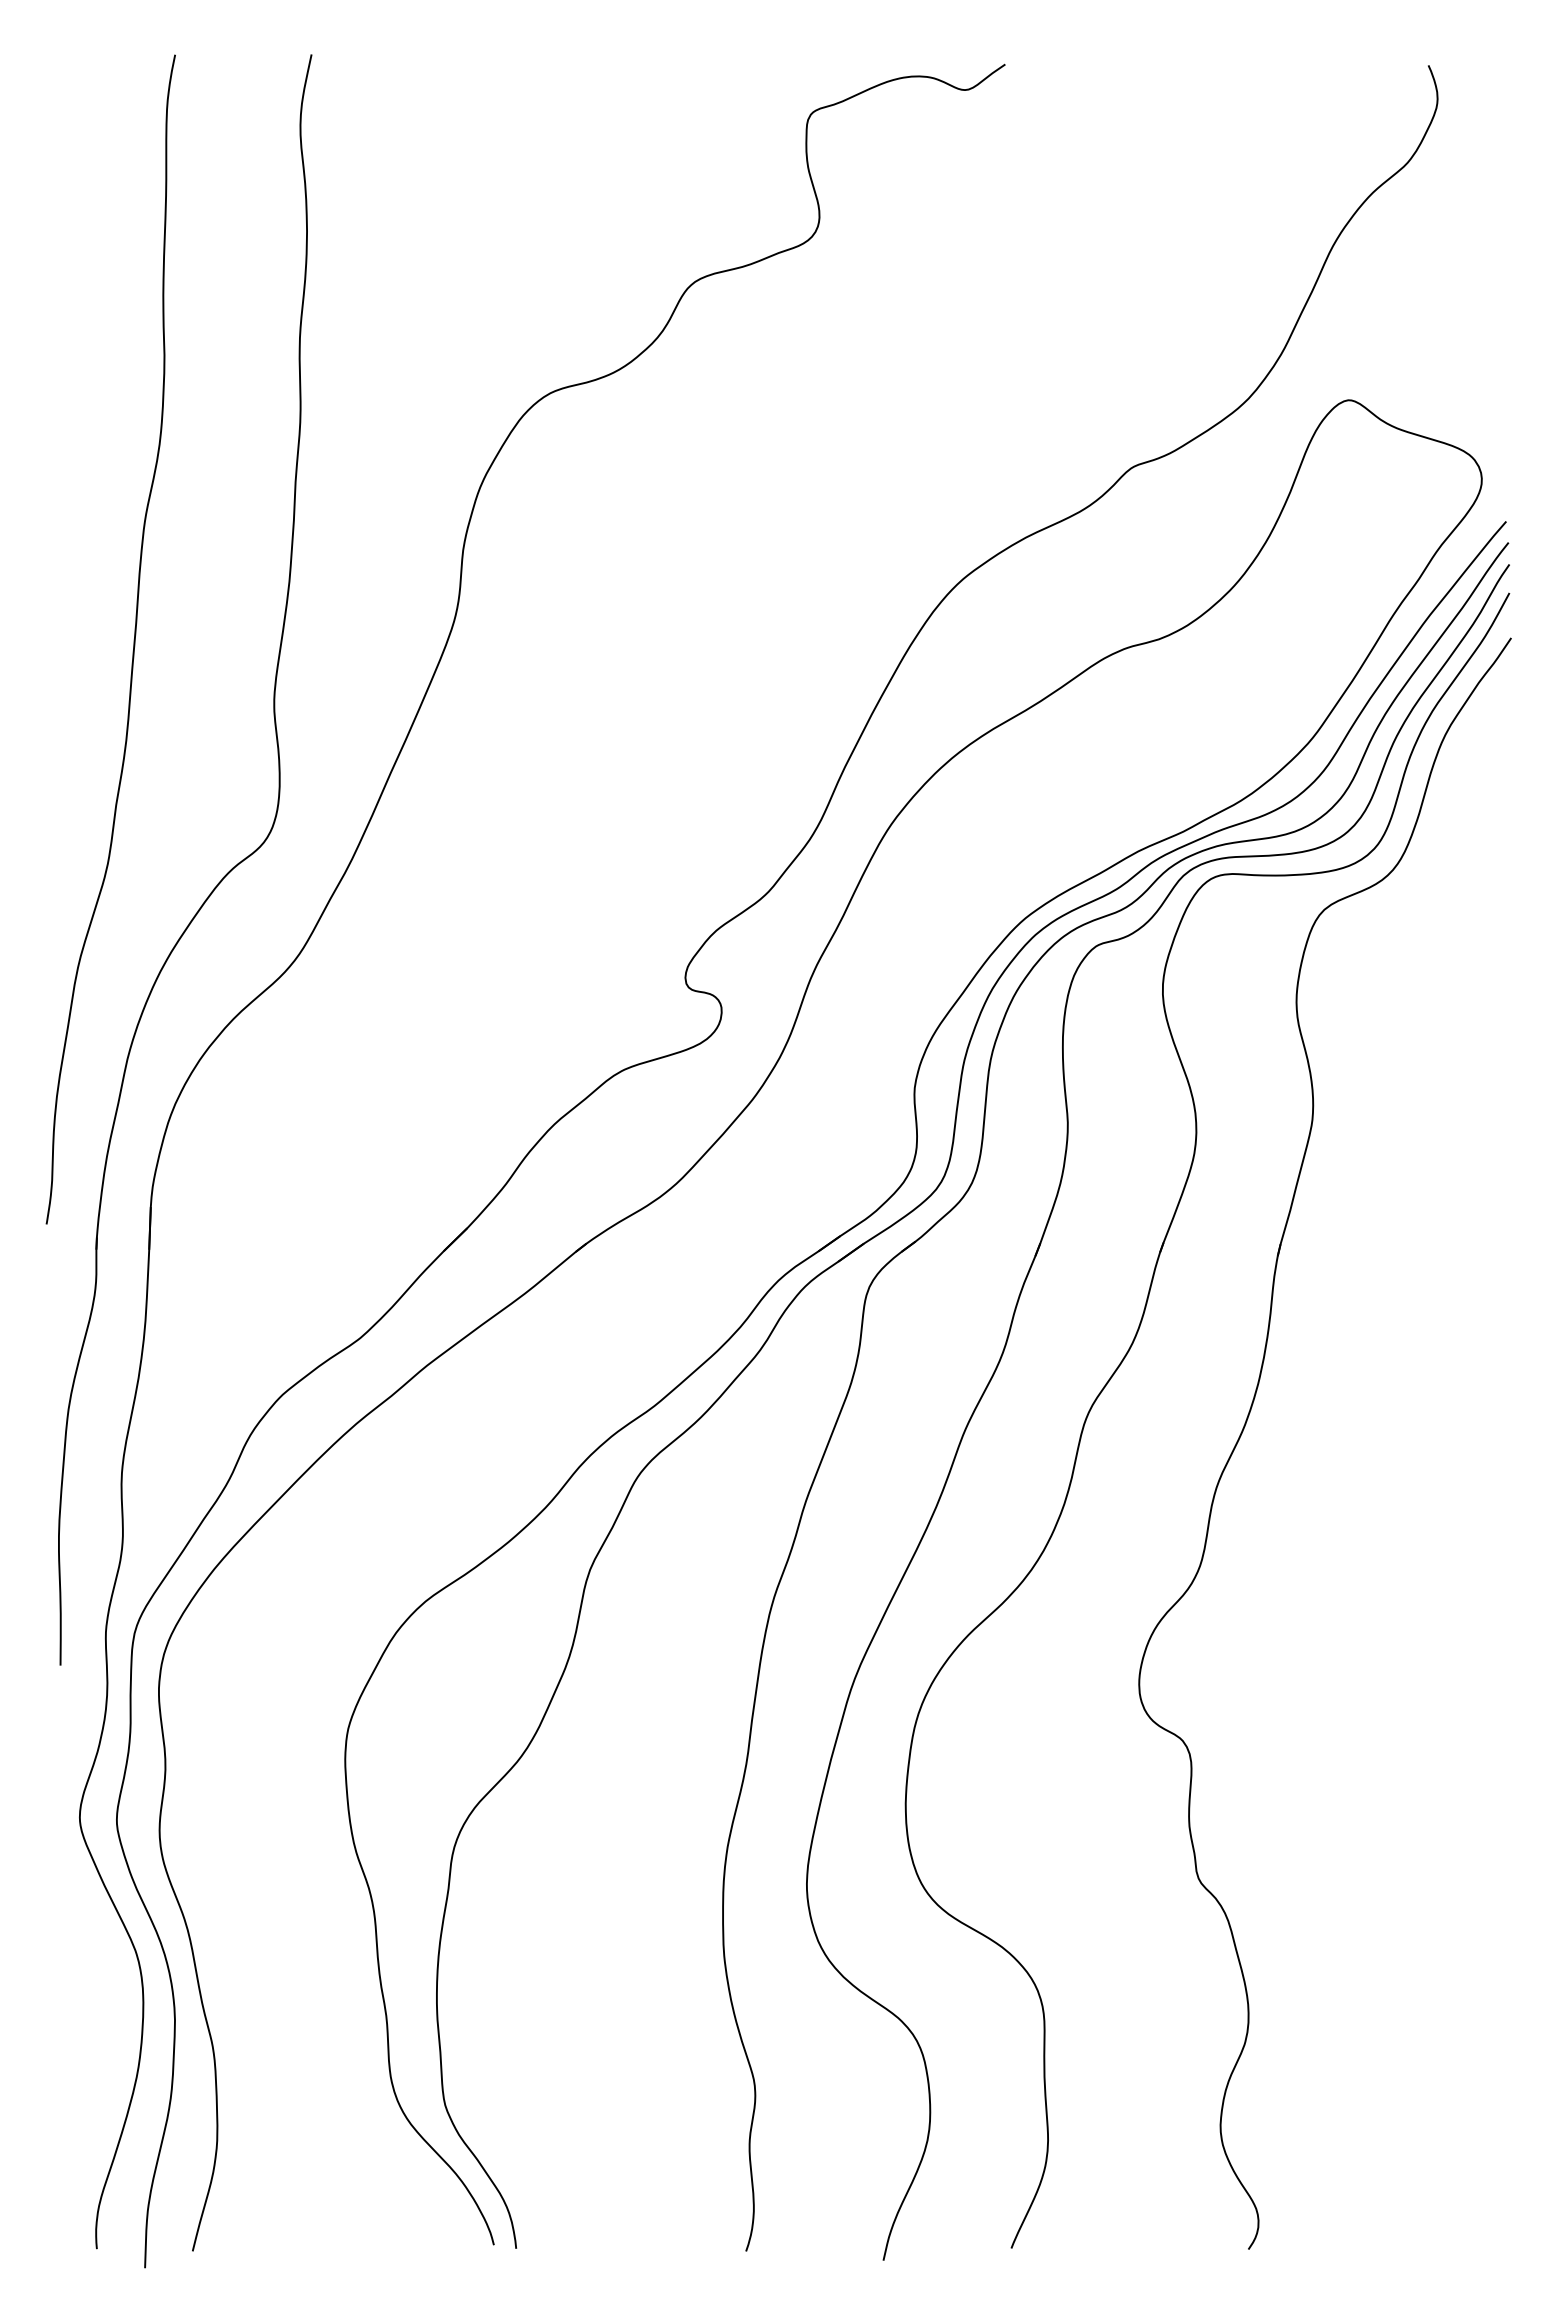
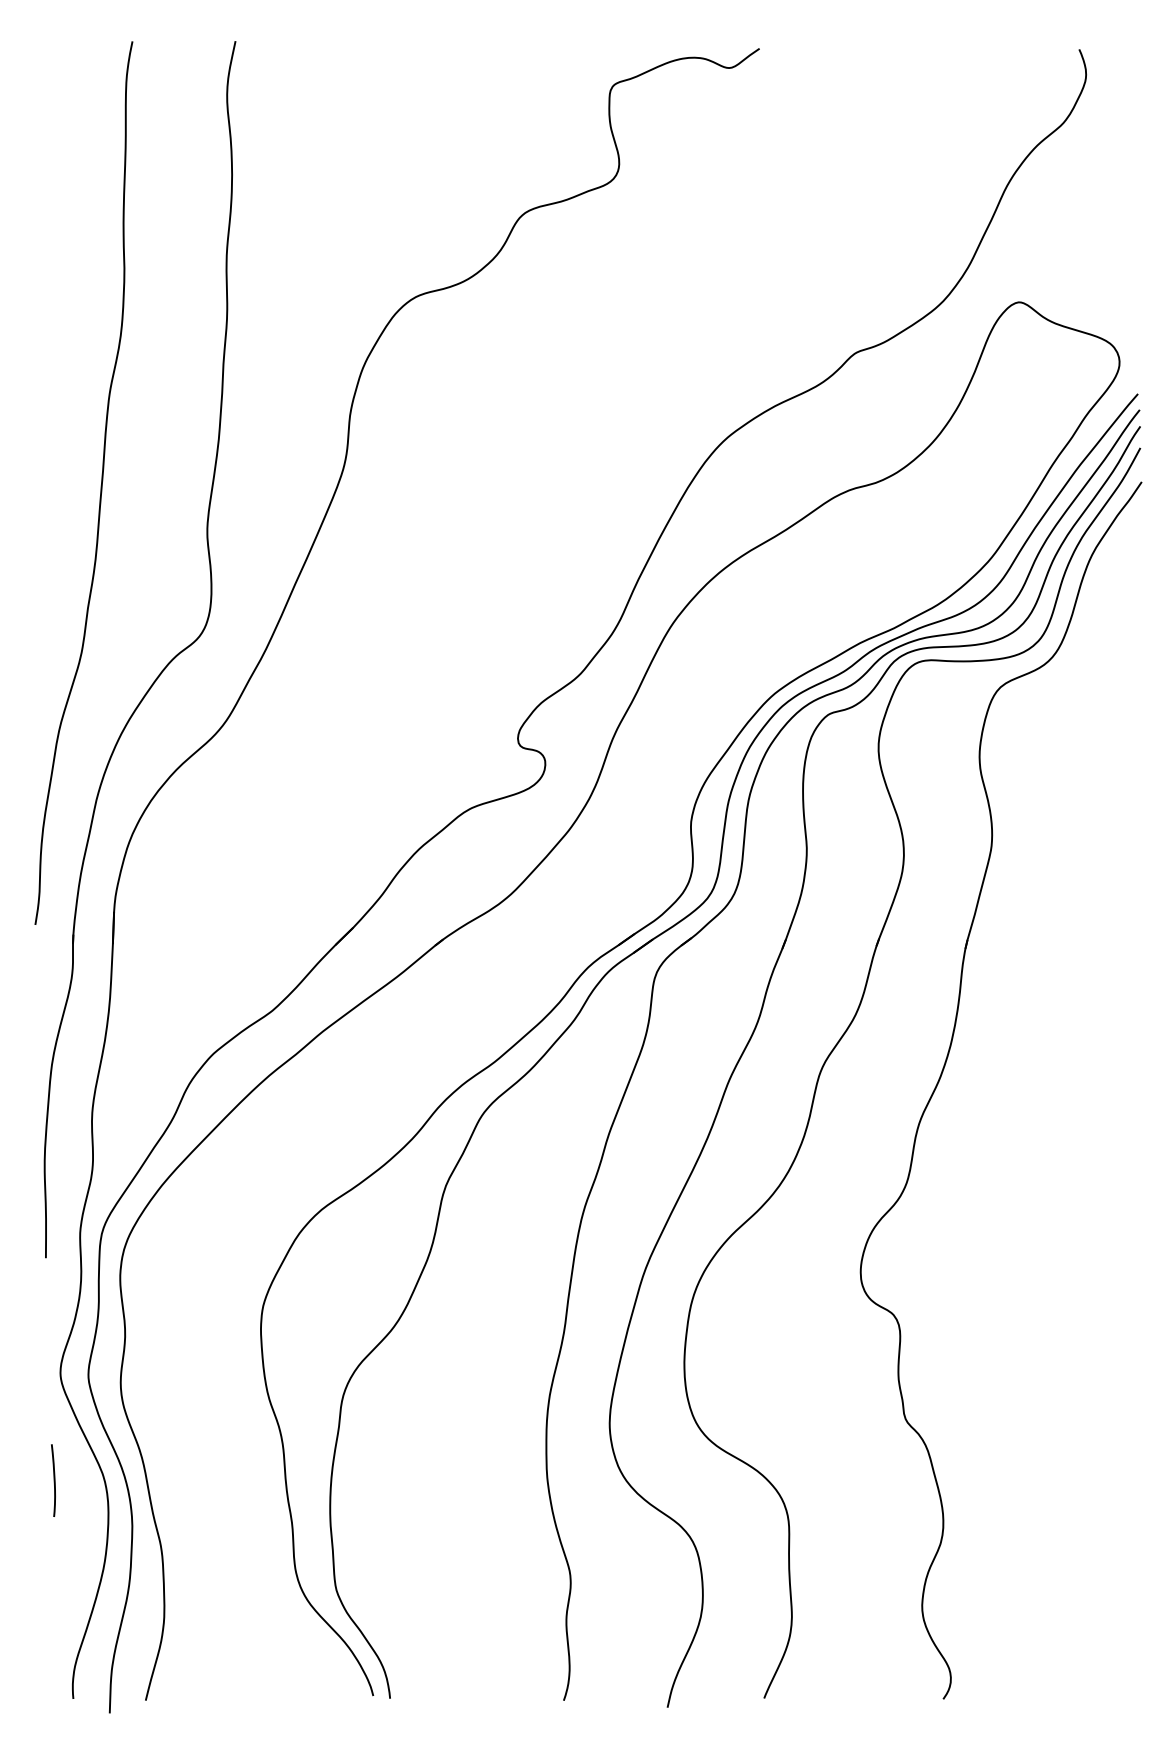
curve: (71, 1960) -> (54, 1480), added

